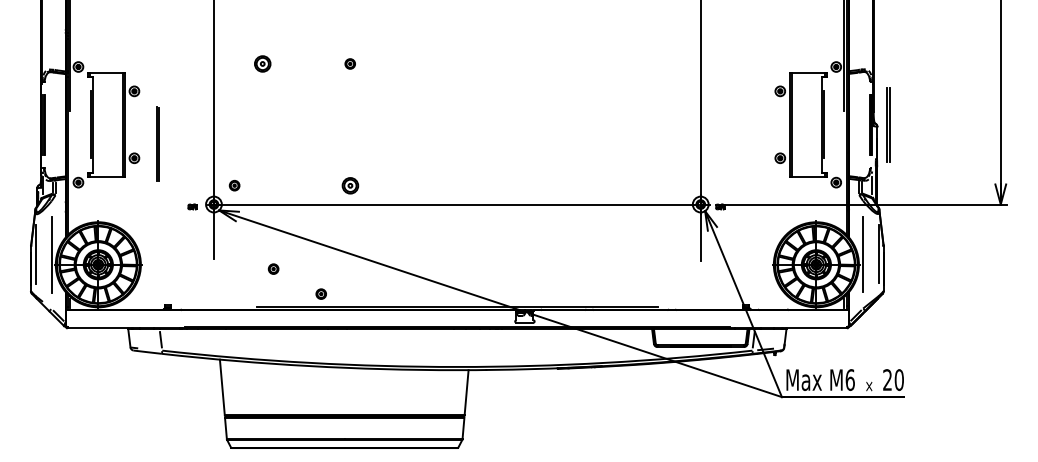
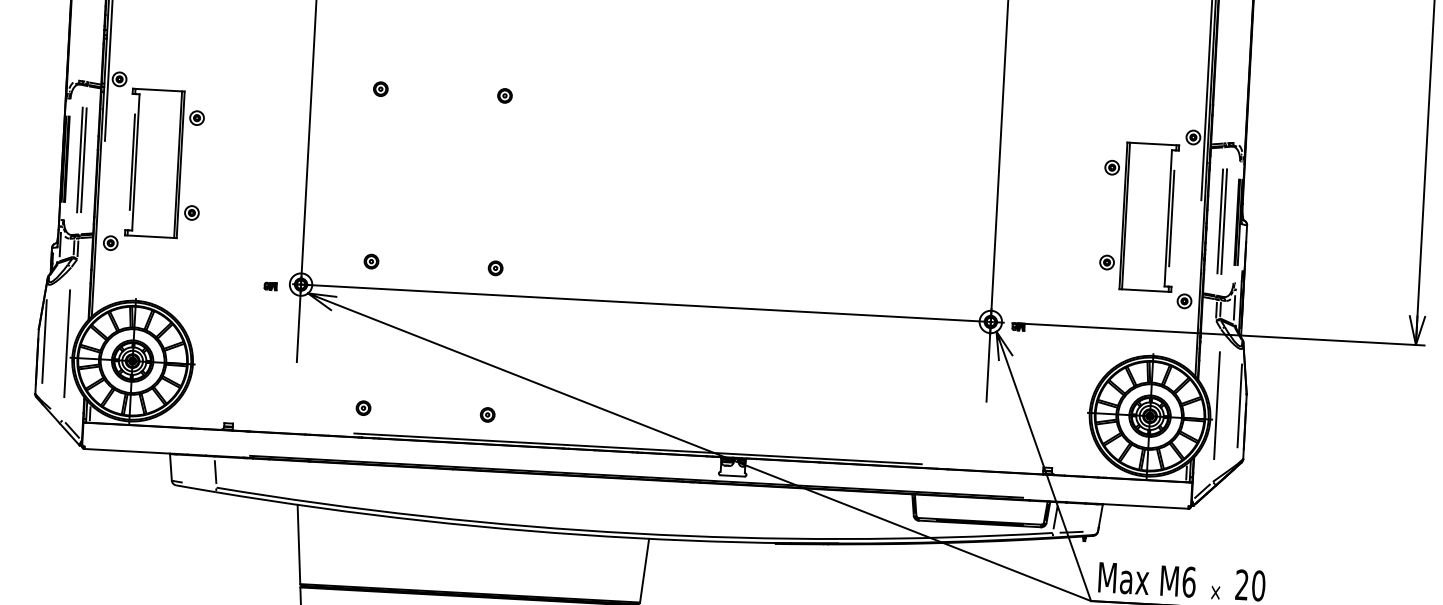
part: (262, 63) -> (380, 88), size x0.62
line: (887, 124) -> (1220, 220), moved
line: (157, 143) -> (81, 158), moved
part: (234, 185) -> (371, 261), moved
part: (349, 185) -> (494, 268), size x0.62
part: (273, 268) -> (363, 407), moved
part: (320, 293) -> (486, 413), moved

